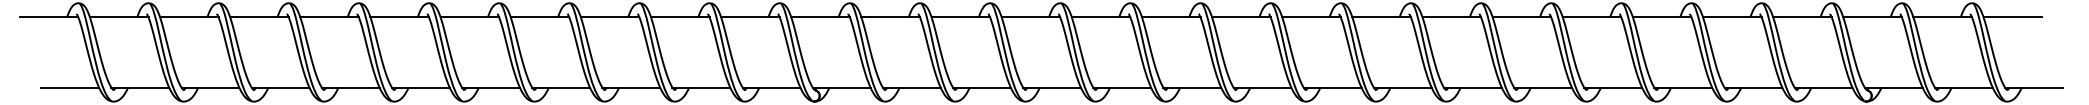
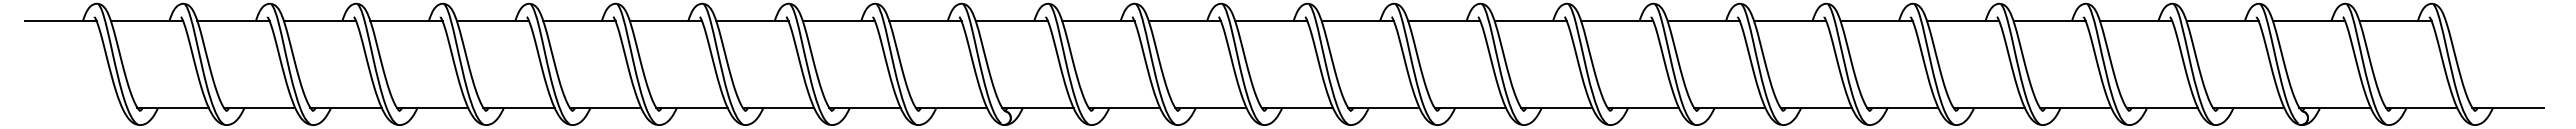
line: (2012, 17) -> (2481, 21), removed
line: (70, 87) -> (86, 107), removed

